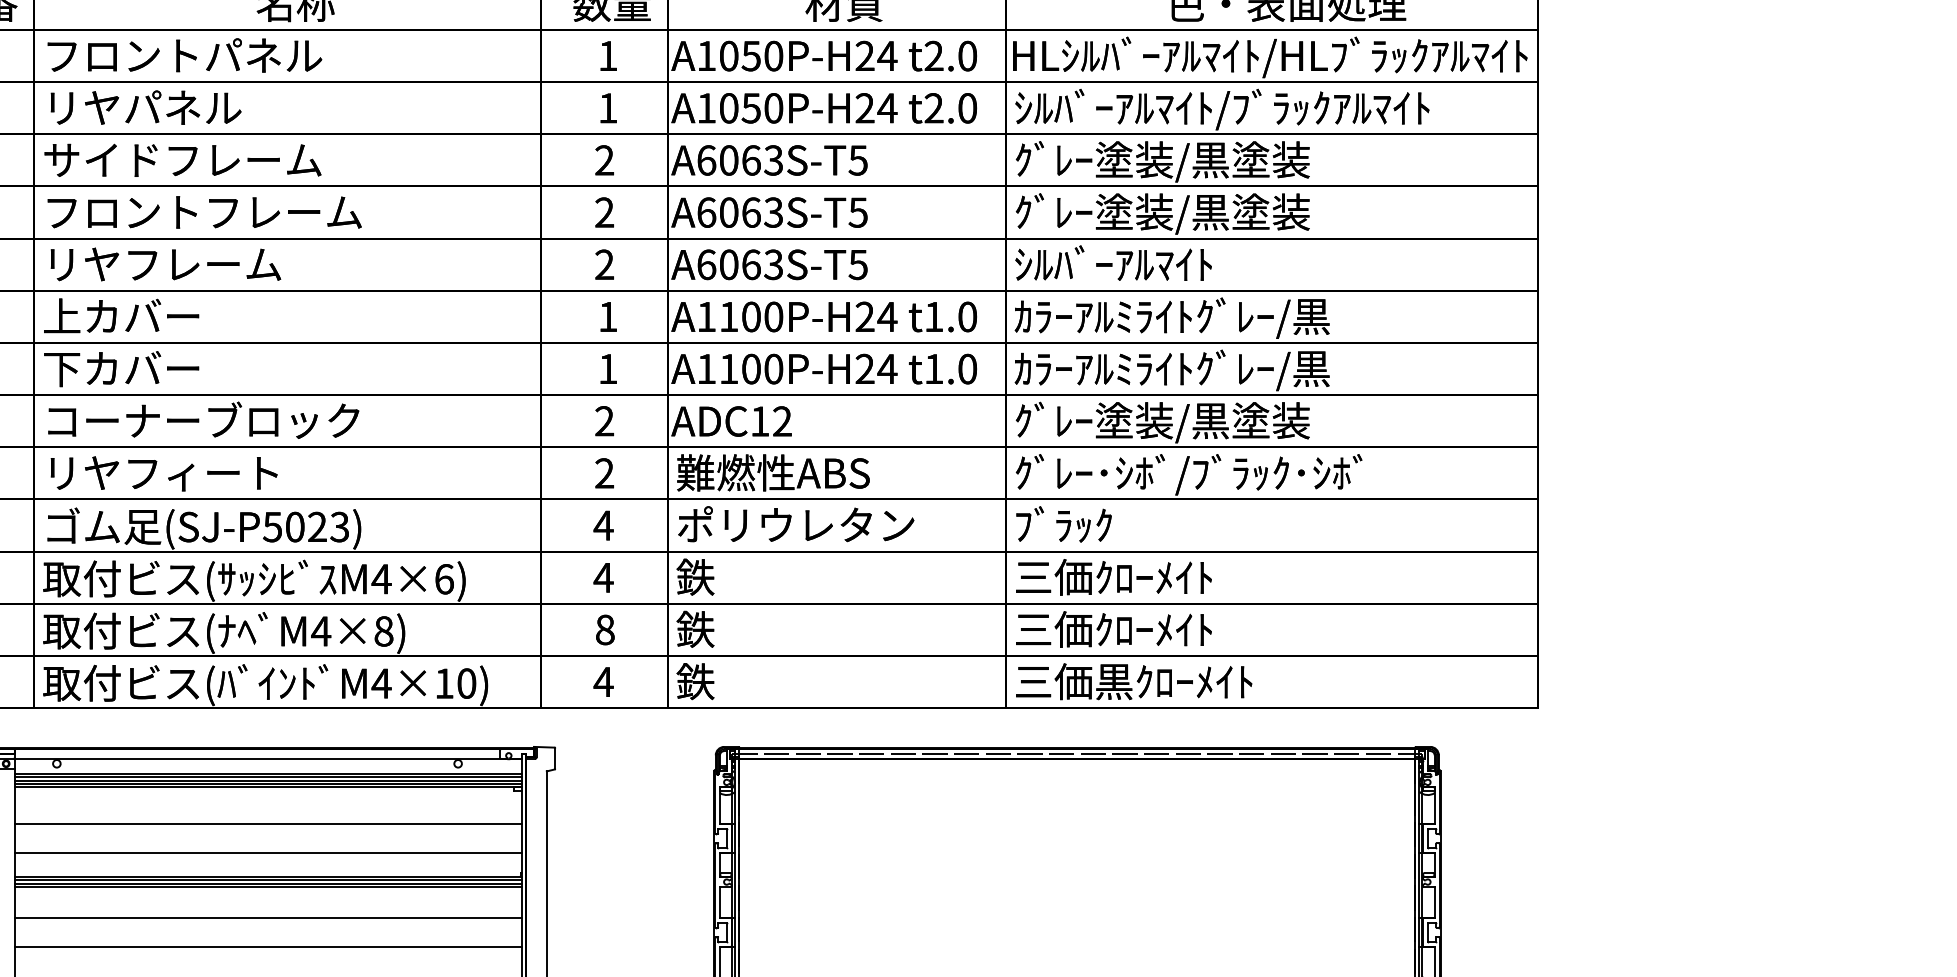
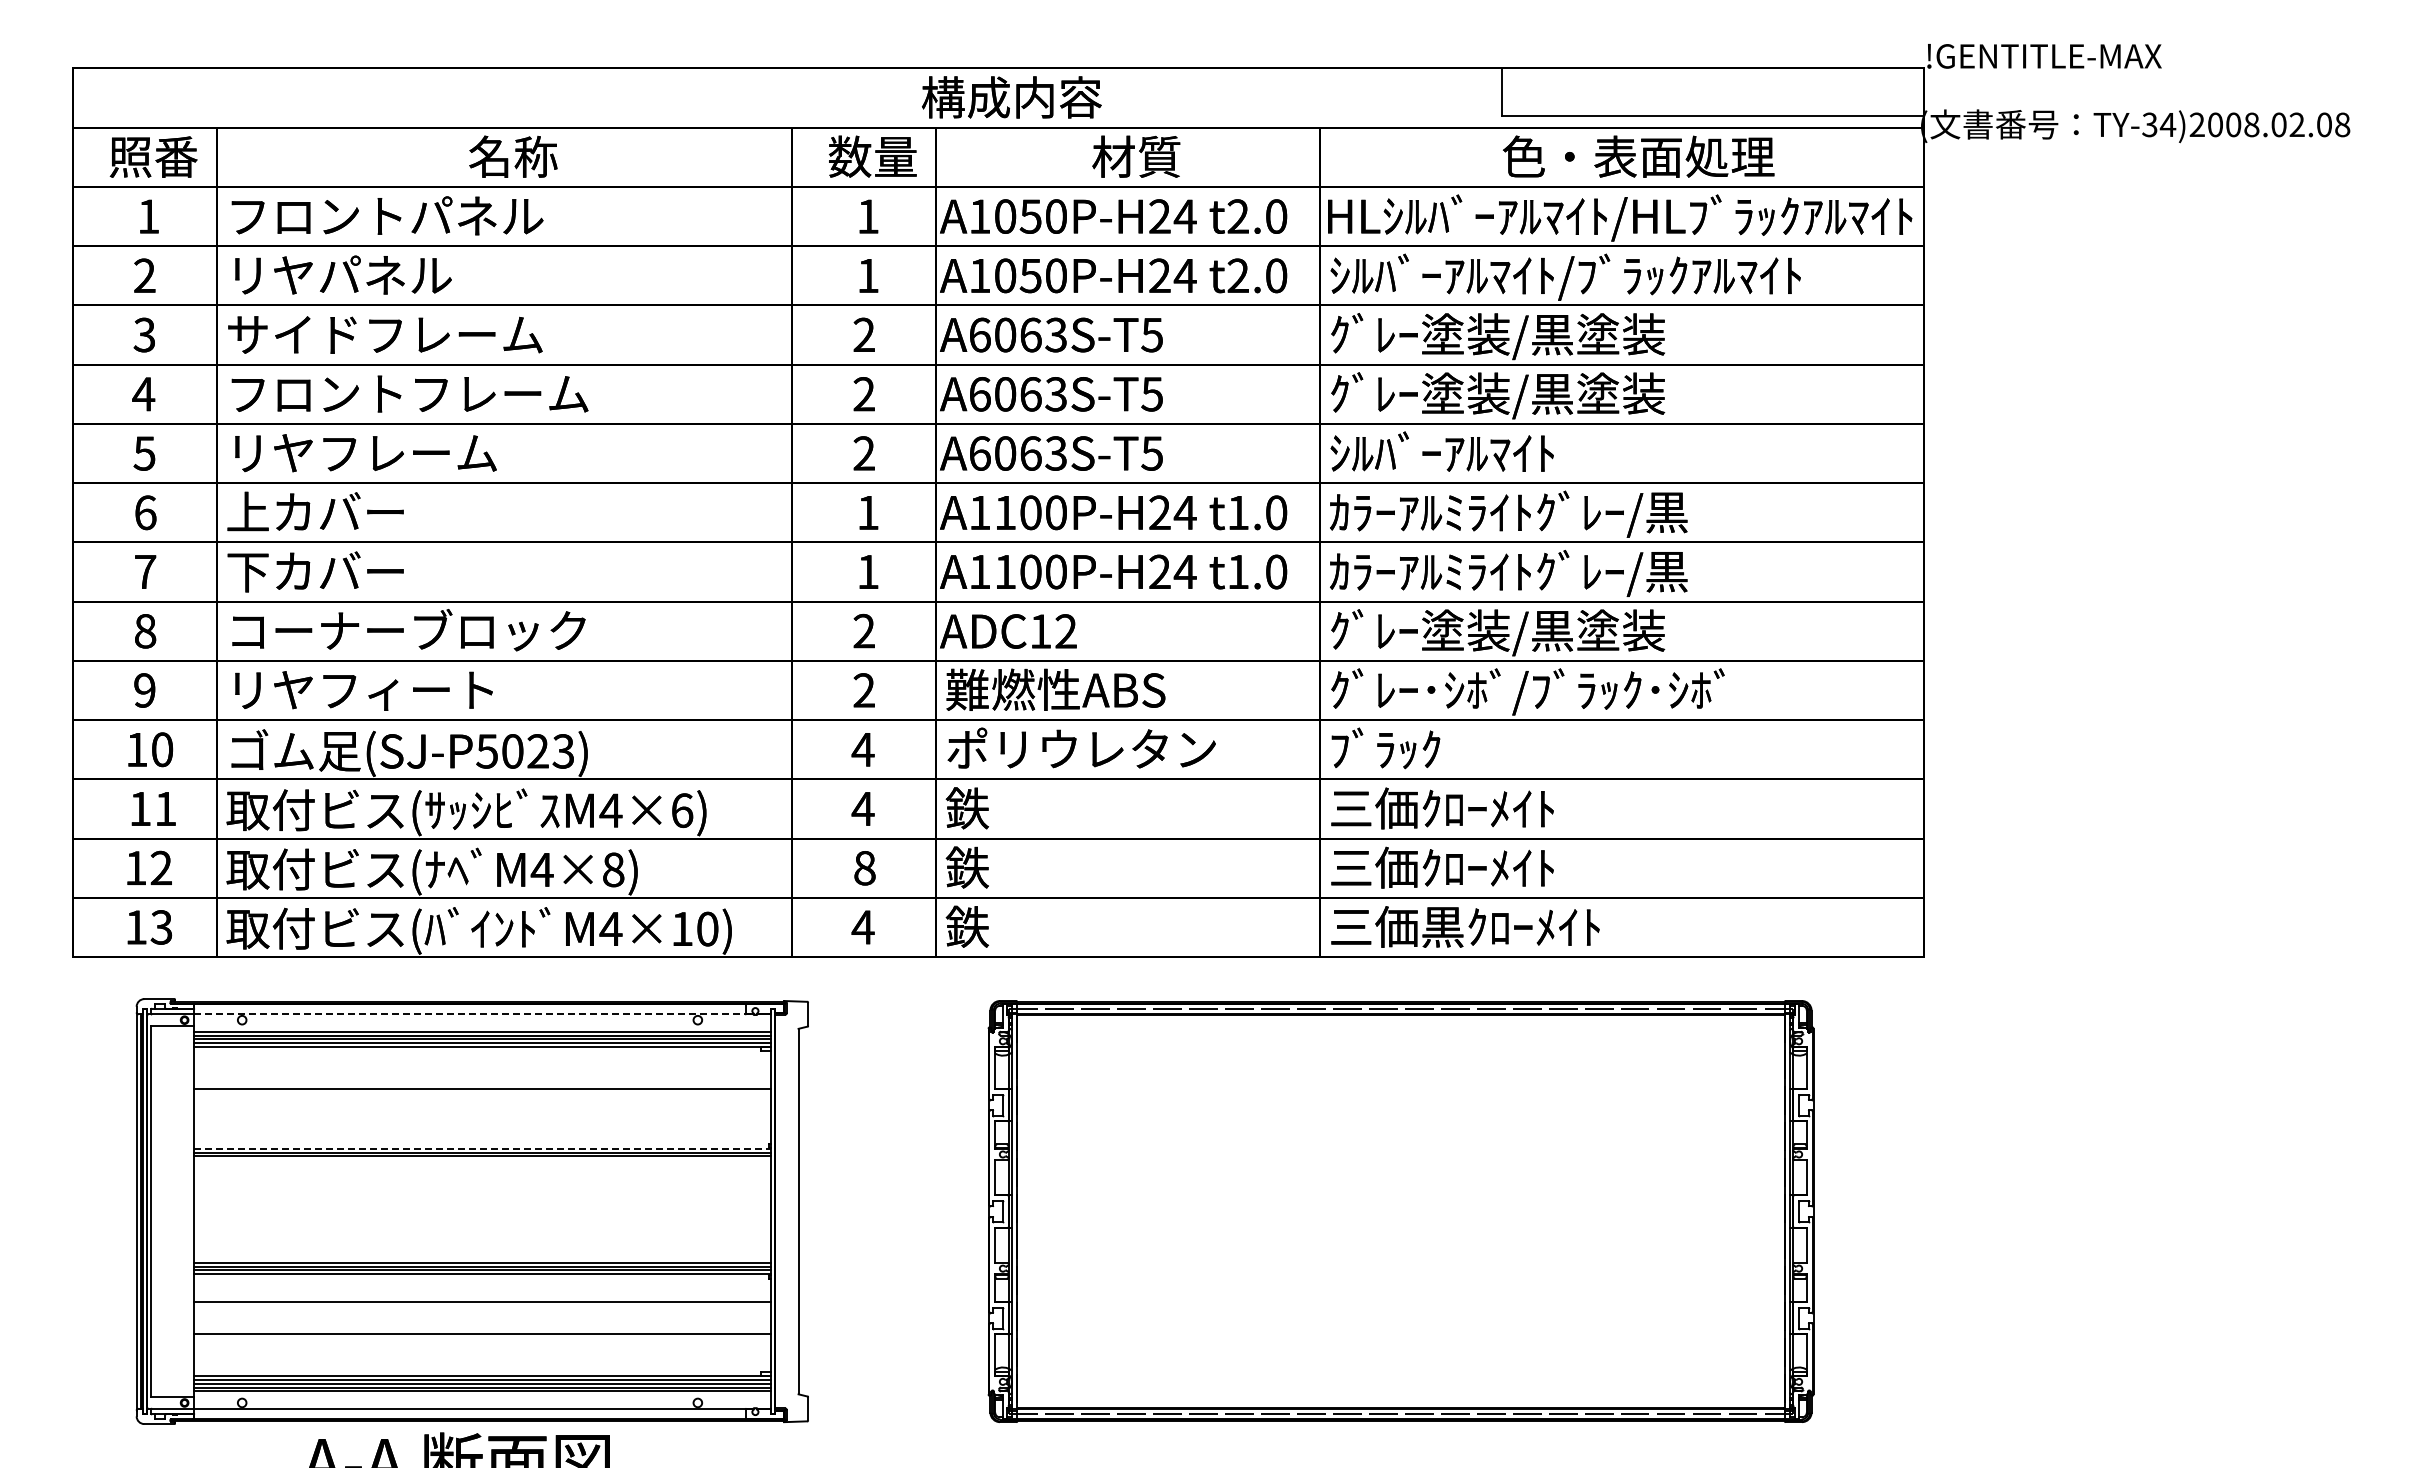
line: (261, 758) -> (474, 1014), solid -> dashed
line: (268, 853) -> (482, 1121), removed
line: (268, 876) -> (482, 1148), solid -> dashed
line: (268, 887) -> (482, 1160), removed
line: (268, 918) -> (482, 1195), removed
line: (268, 946) -> (482, 1227), removed

